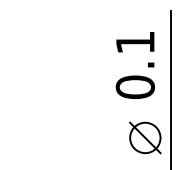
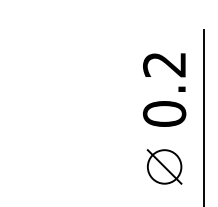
text: (135, 43) -> (164, 65), 0.1 -> 0.2
part: (145, 137) -> (164, 166), moved

